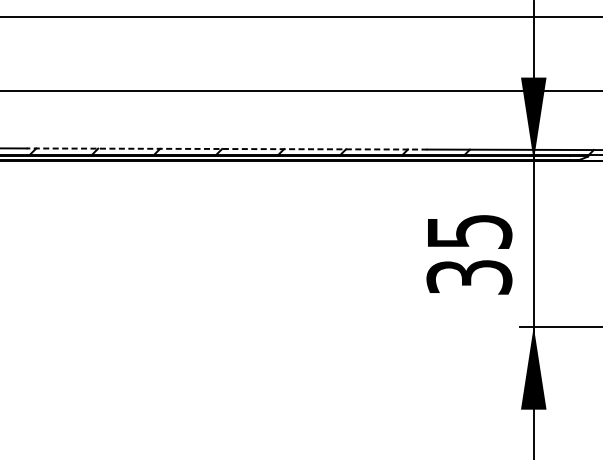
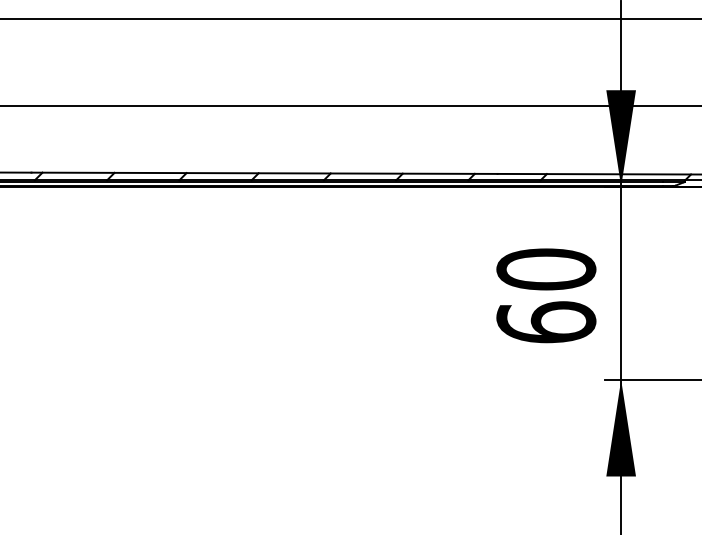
line: (227, 149) -> (264, 173), dashed -> solid
text: (469, 254) -> (546, 295), 35 -> 60

